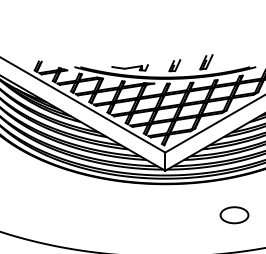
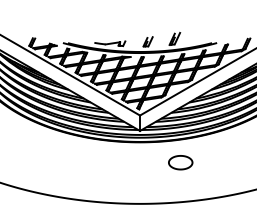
part: (234, 215) -> (180, 162), moved

